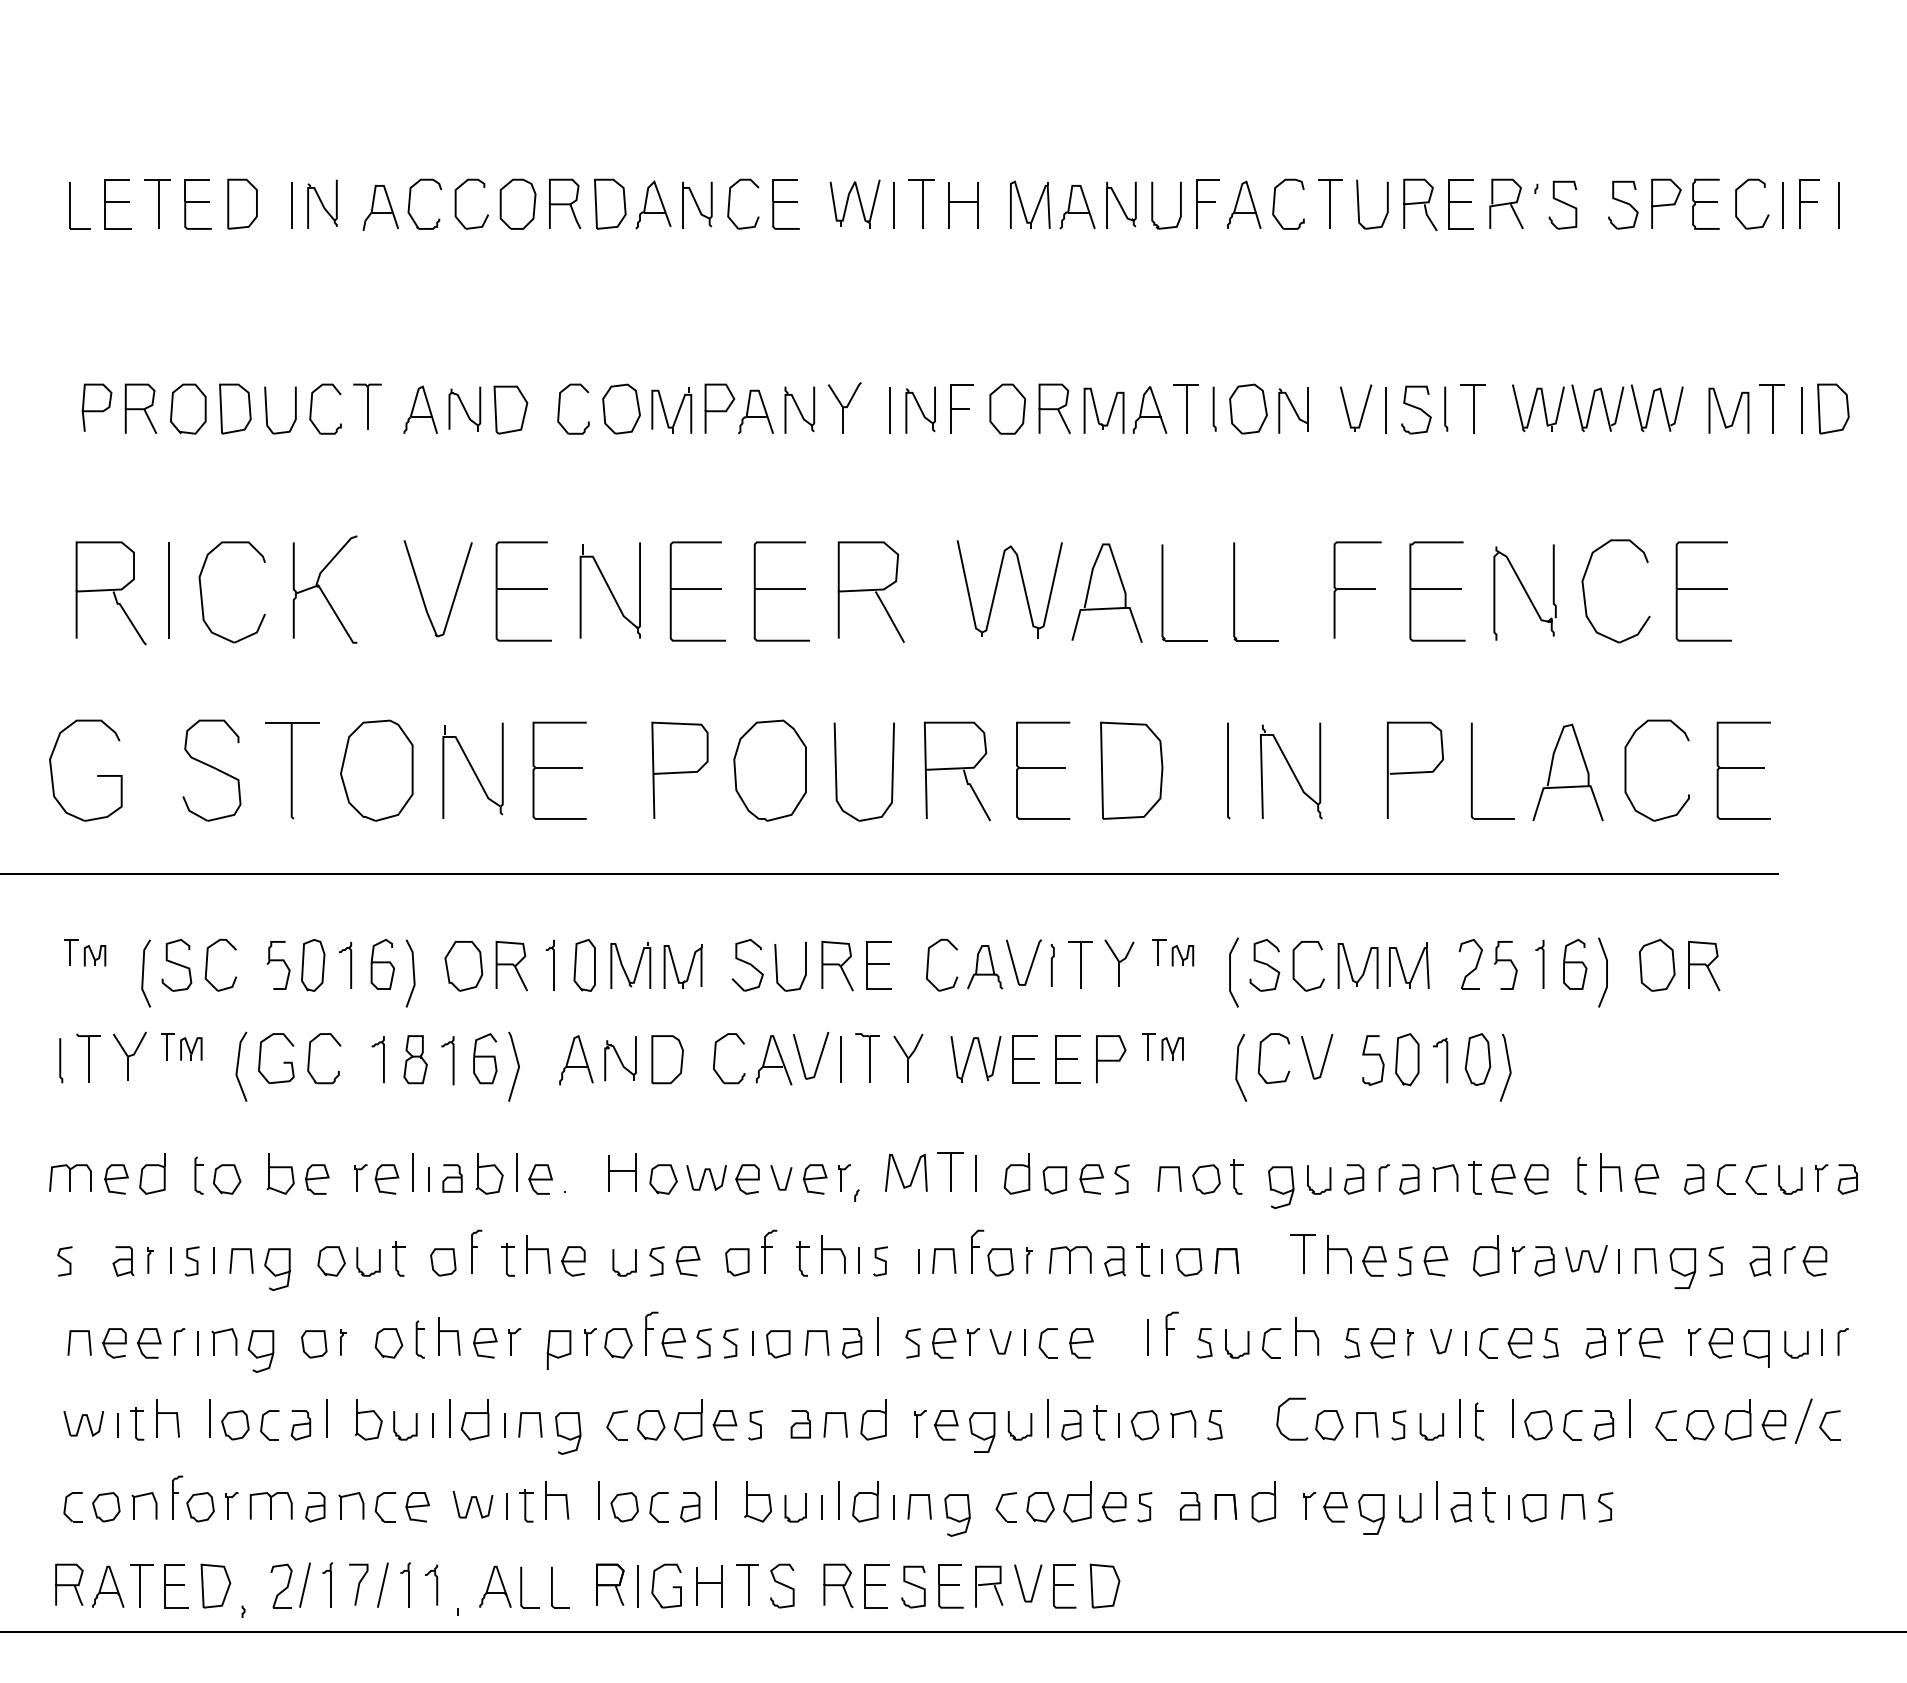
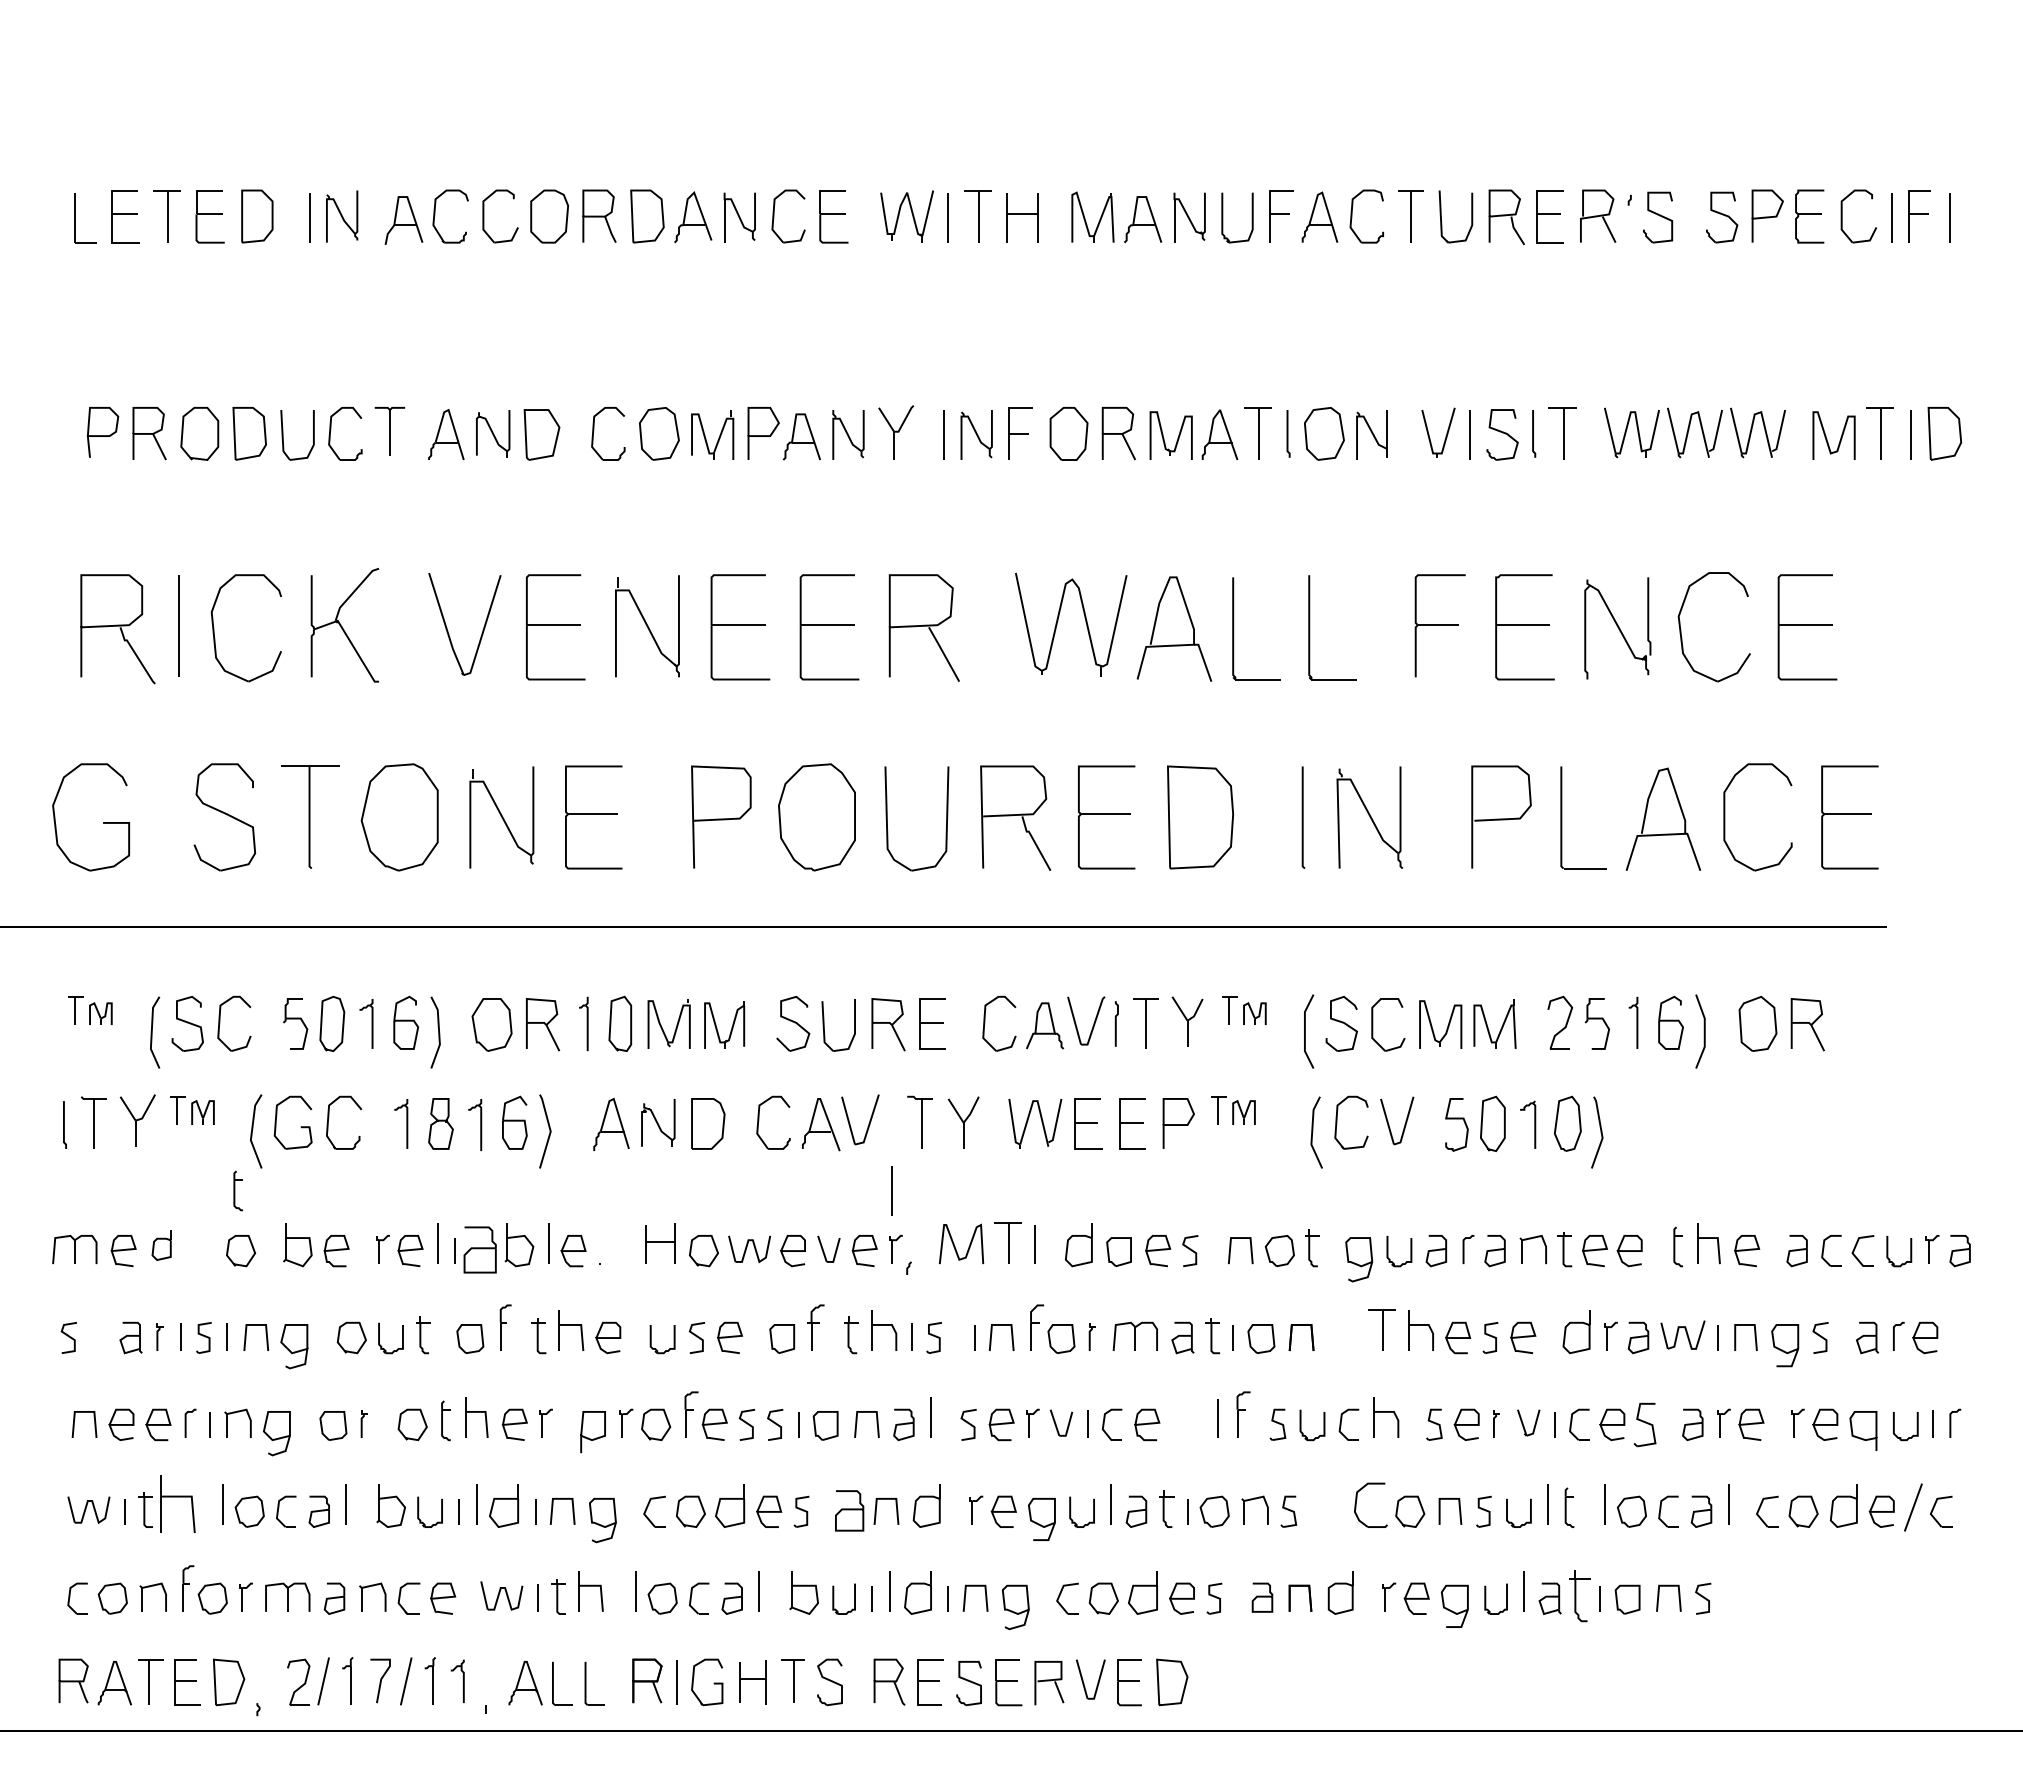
line: (840, 1059) -> (891, 1190), moved
part: (152, 1174) -> (161, 1245), size x0.7
part: (198, 1175) -> (237, 1190), moved
part: (451, 1178) -> (479, 1249), size x1.6
part: (1551, 1343) -> (1645, 1424), size x1.4
part: (167, 1418) -> (177, 1504), size x1.4
part: (800, 1424) -> (849, 1510), size x1.4
part: (1488, 1504) -> (1579, 1595), size x1.4

